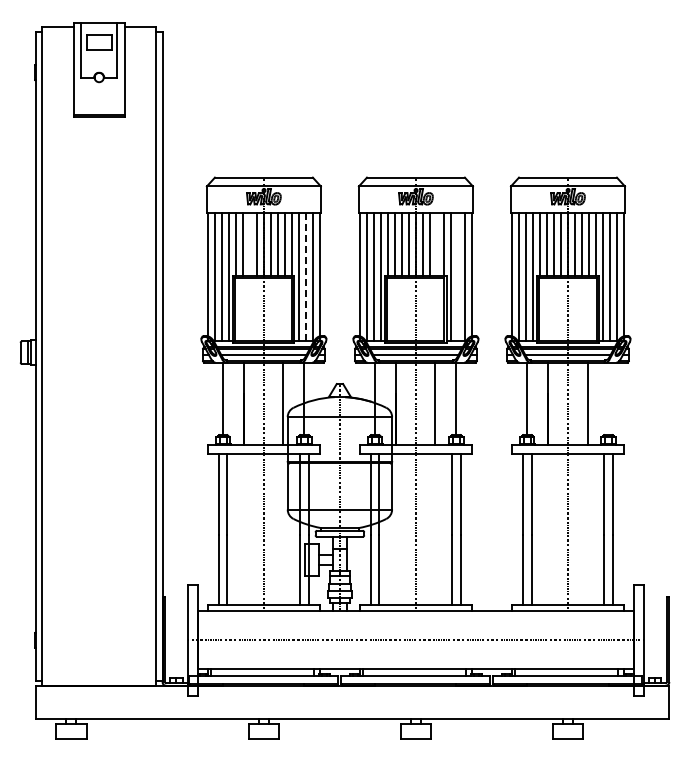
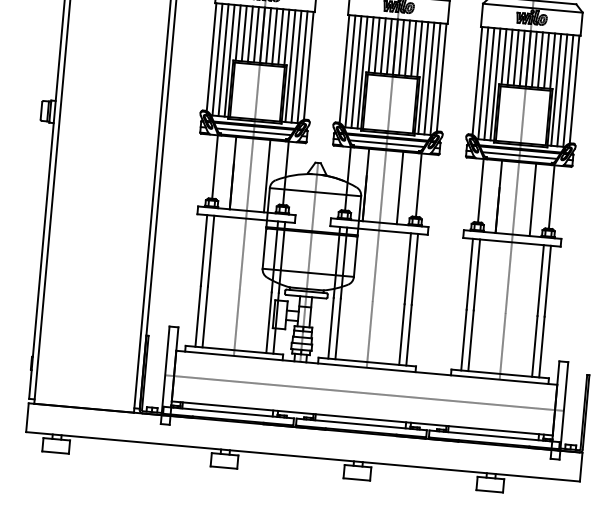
line: (250, 244) -> (250, 34), added
line: (436, 244) -> (413, 48), added
line: (305, 276) -> (296, 66), dashed -> solid
line: (457, 276) -> (429, 78), added
line: (608, 398) -> (551, 196), added

